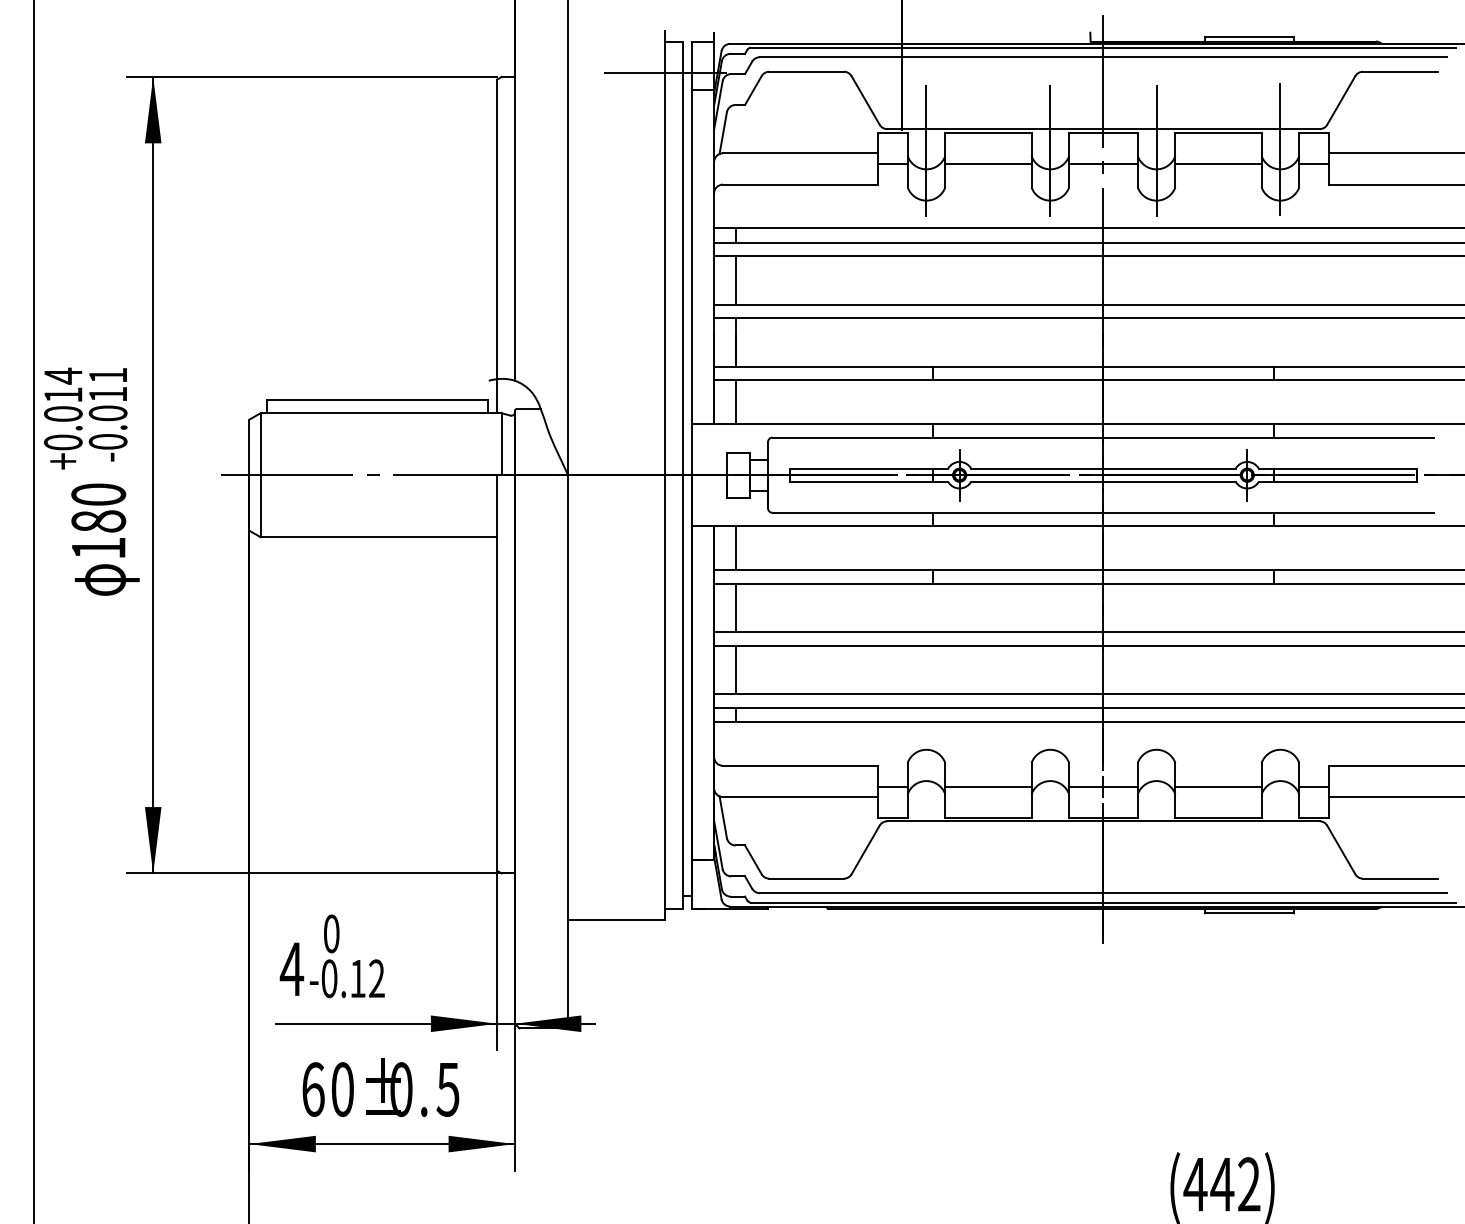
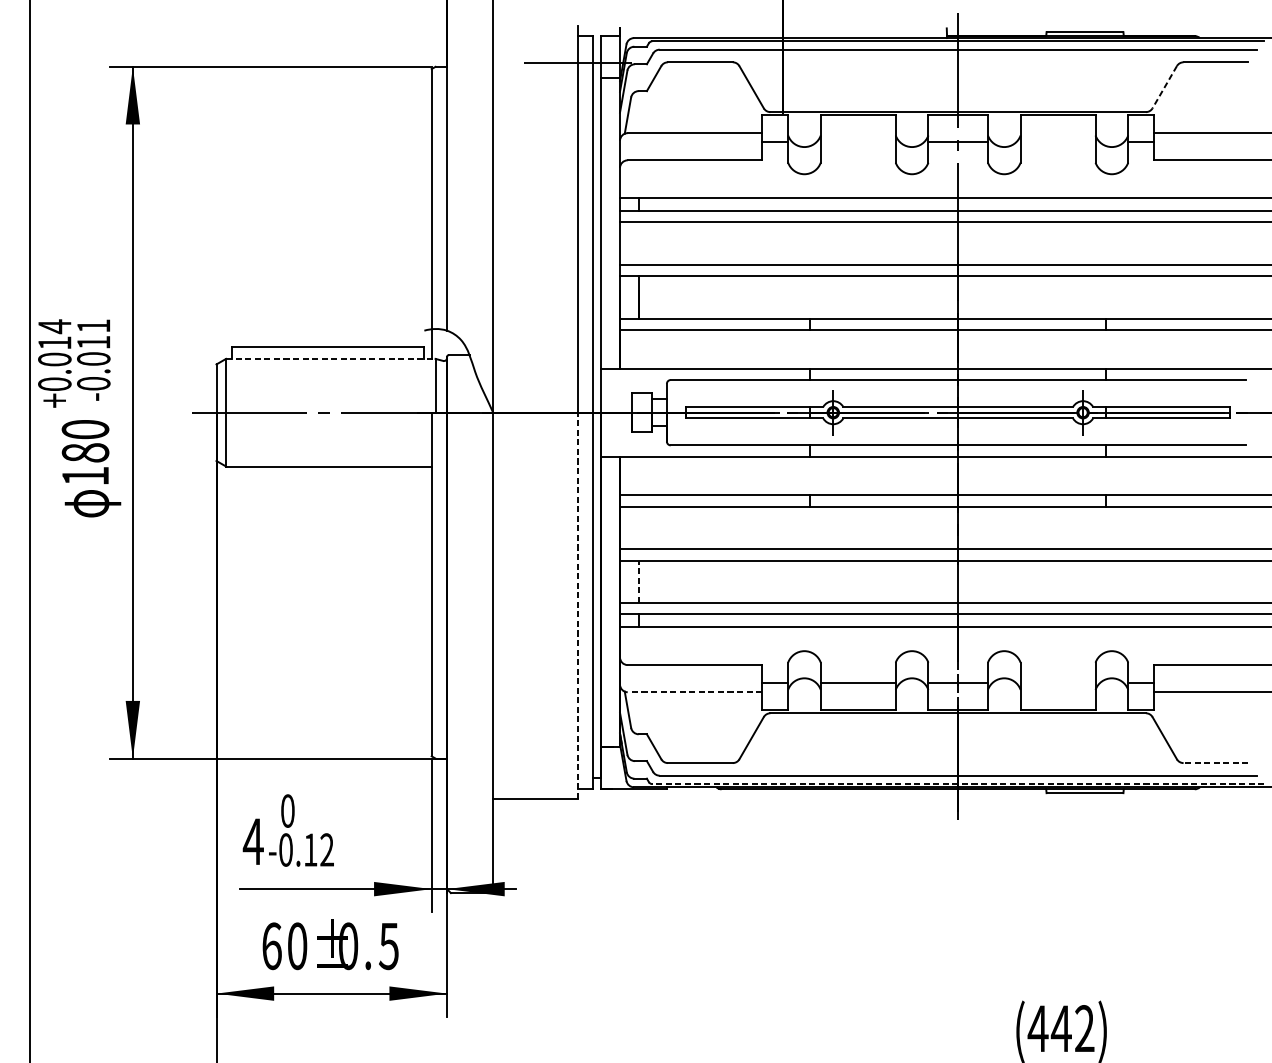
line: (1341, 100) -> (1164, 87), solid -> dashed
line: (1280, 150) -> (1111, 130), removed
line: (926, 152) -> (804, 132), removed
line: (1050, 152) -> (912, 132), removed
line: (1156, 152) -> (1004, 132), removed
line: (988, 163) -> (858, 141), removed
line: (1218, 163) -> (1058, 141), removed
line: (736, 280) -> (639, 243), removed
line: (736, 402) -> (639, 349), removed
line: (381, 413) -> (331, 359), solid -> dashed
line: (736, 548) -> (639, 476), removed
line: (736, 607) -> (639, 527), removed
line: (736, 669) -> (639, 581), solid -> dashed
line: (665, 697) -> (577, 605), solid -> dashed
line: (1218, 786) -> (1058, 683), removed
line: (799, 797) -> (694, 692), solid -> dashed
line: (1399, 878) -> (1215, 762), solid -> dashed
line: (1102, 902) -> (957, 783), solid -> dashed

